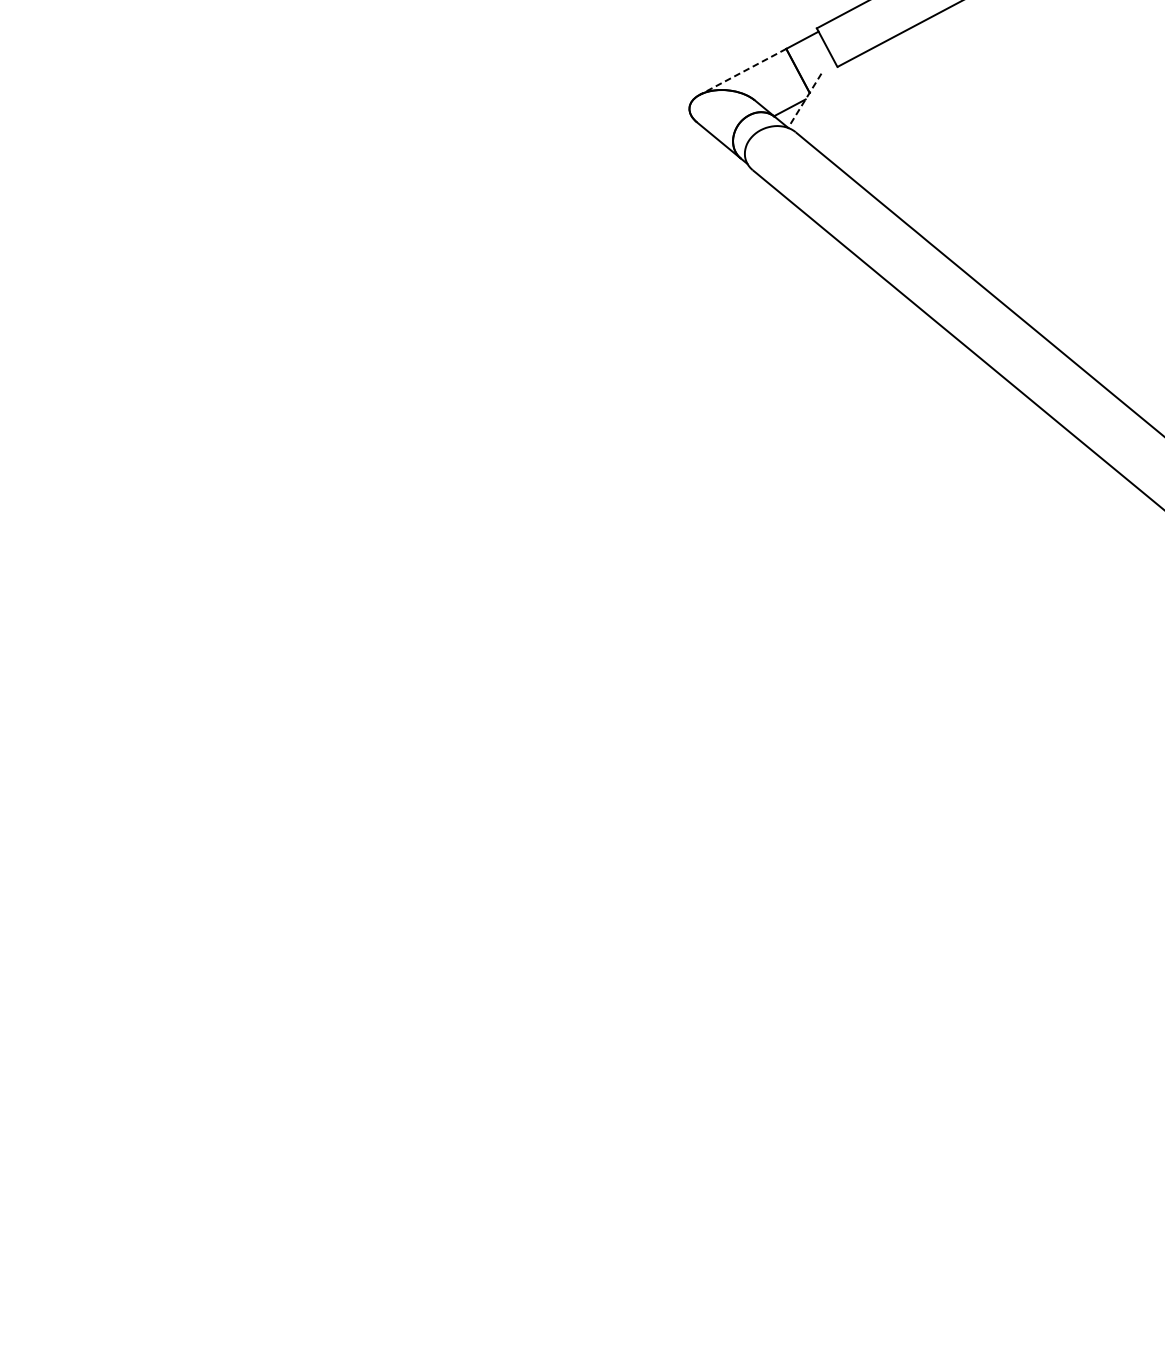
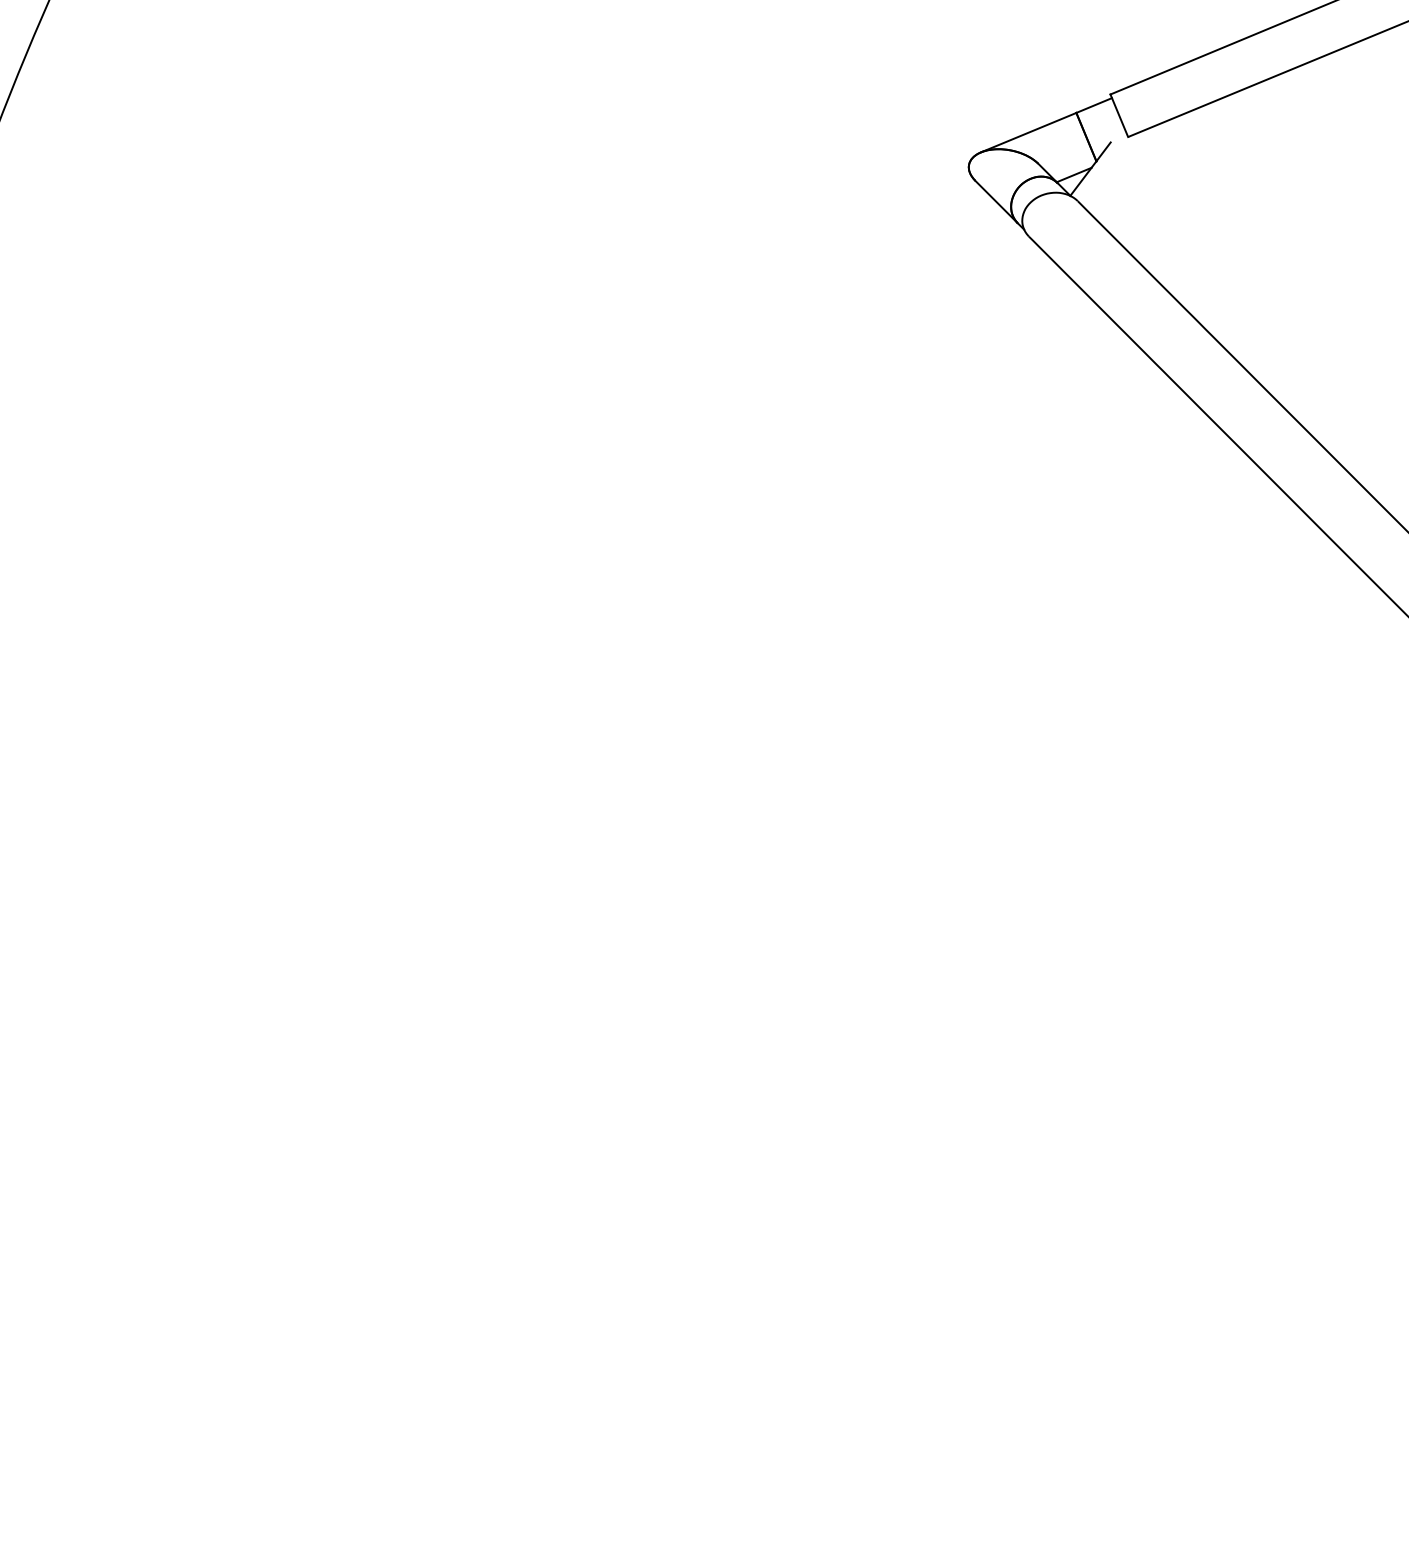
line: (742, 71) -> (1028, 132), dashed -> solid
line: (804, 101) -> (1090, 169), dashed -> solid

